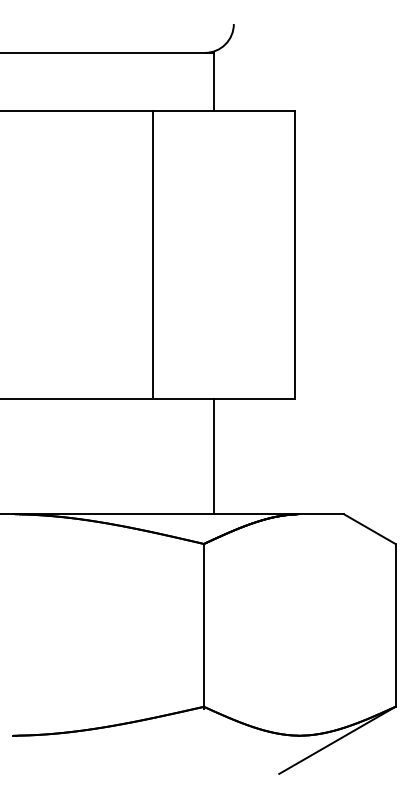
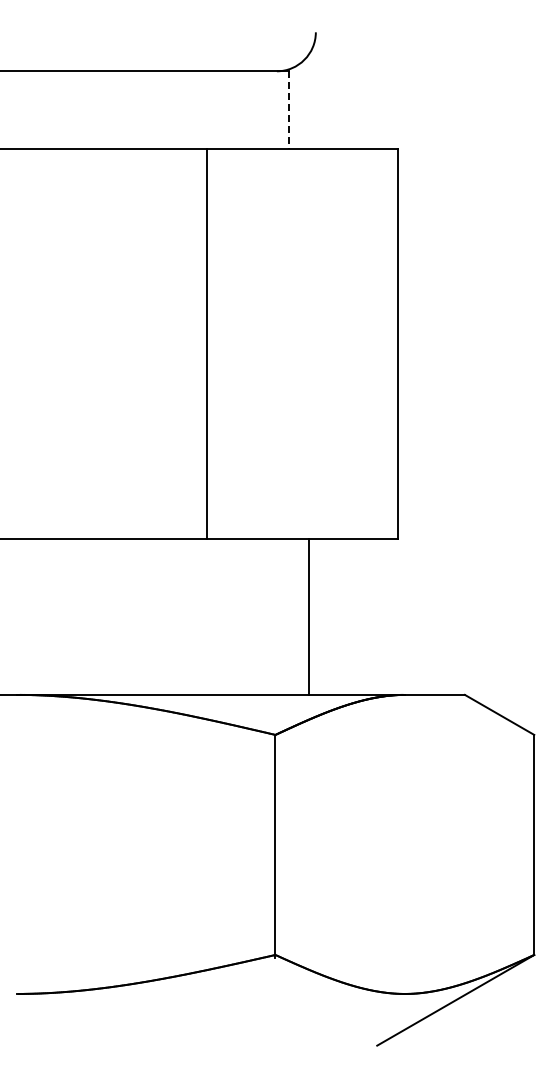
line: (213, 81) -> (288, 110), solid -> dashed
line: (213, 456) -> (308, 616), moved

